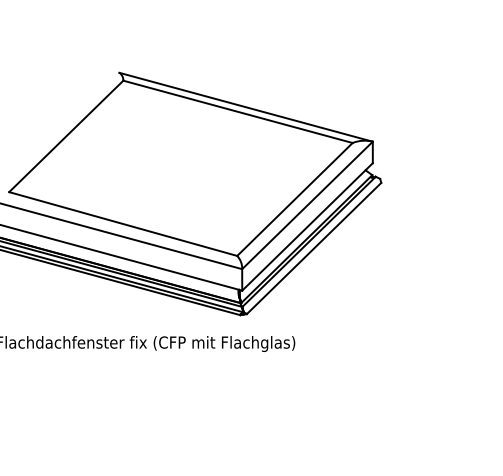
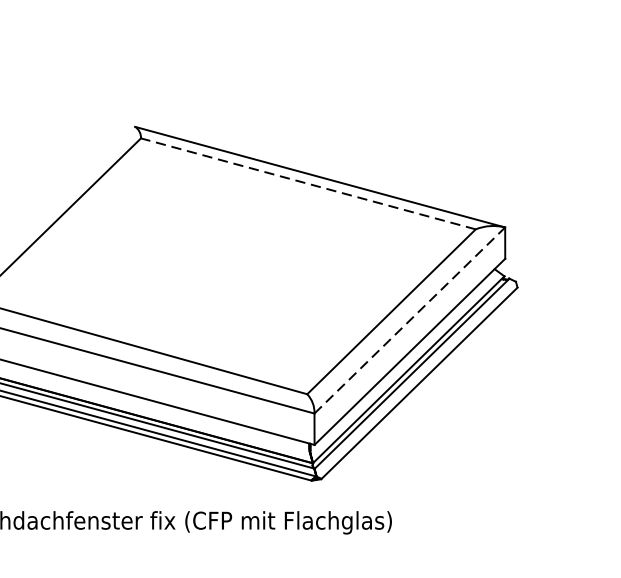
line: (238, 111) -> (309, 183), solid -> dashed
line: (307, 205) -> (409, 320), solid -> dashed

